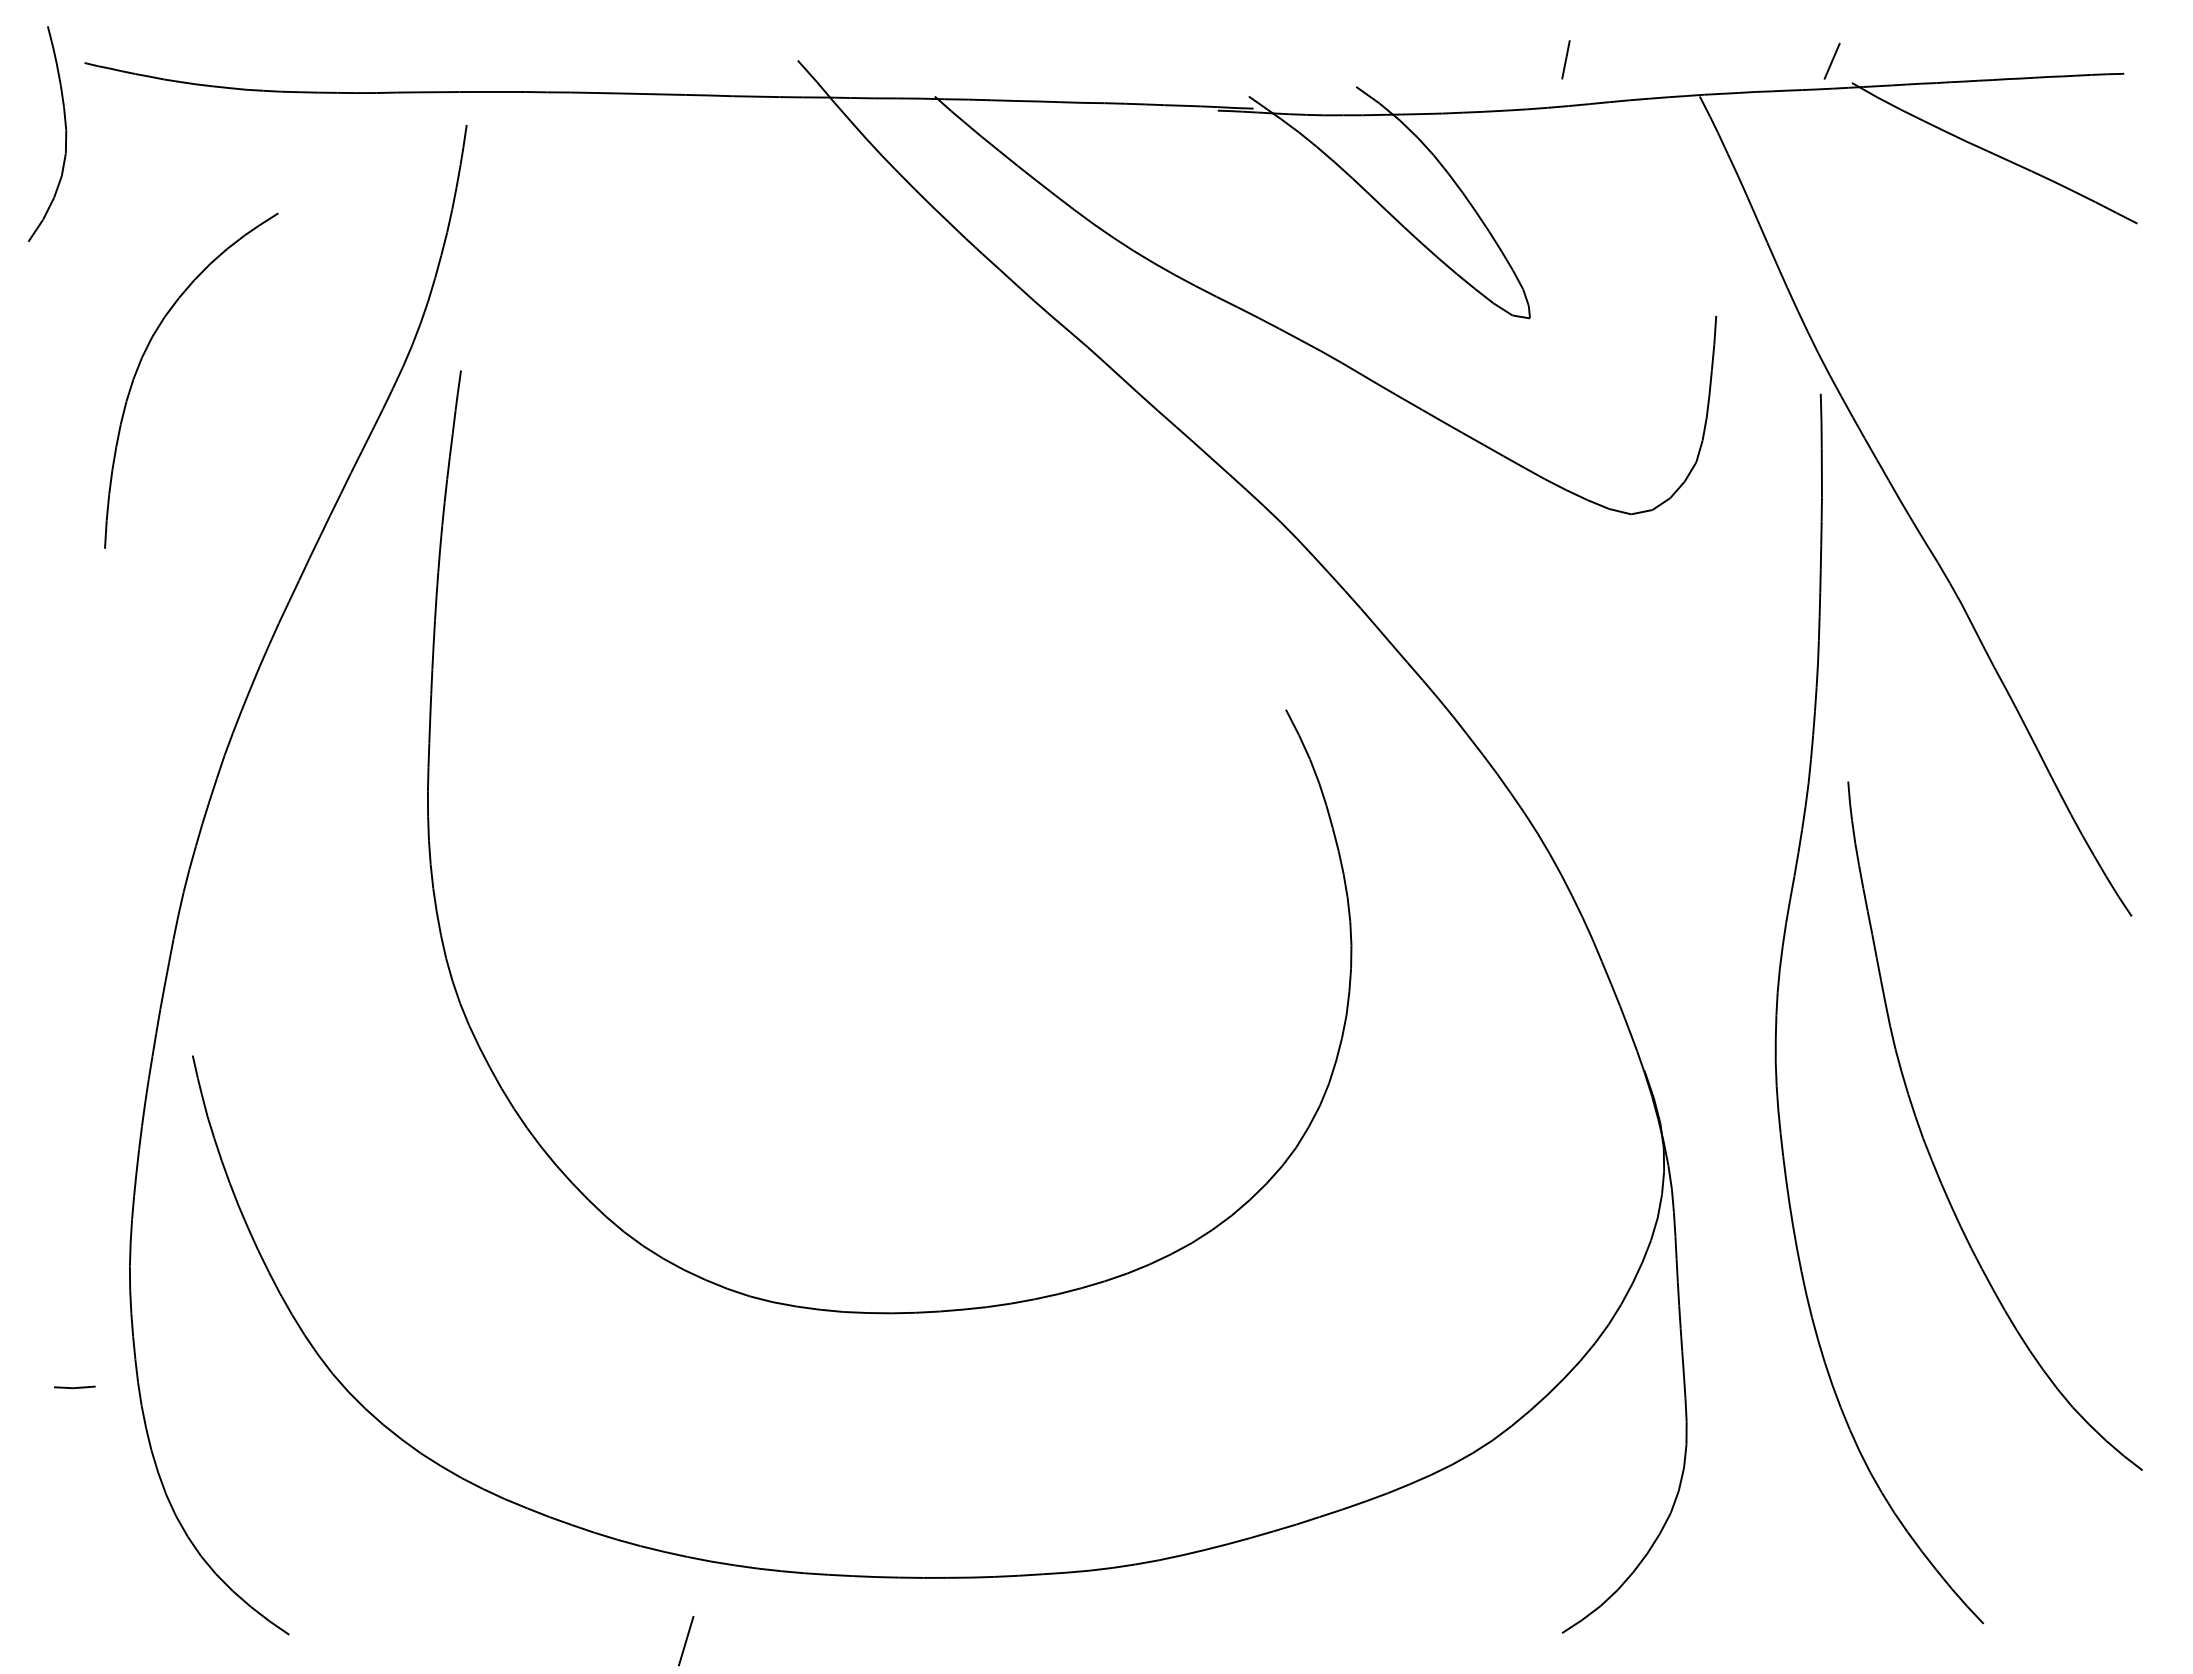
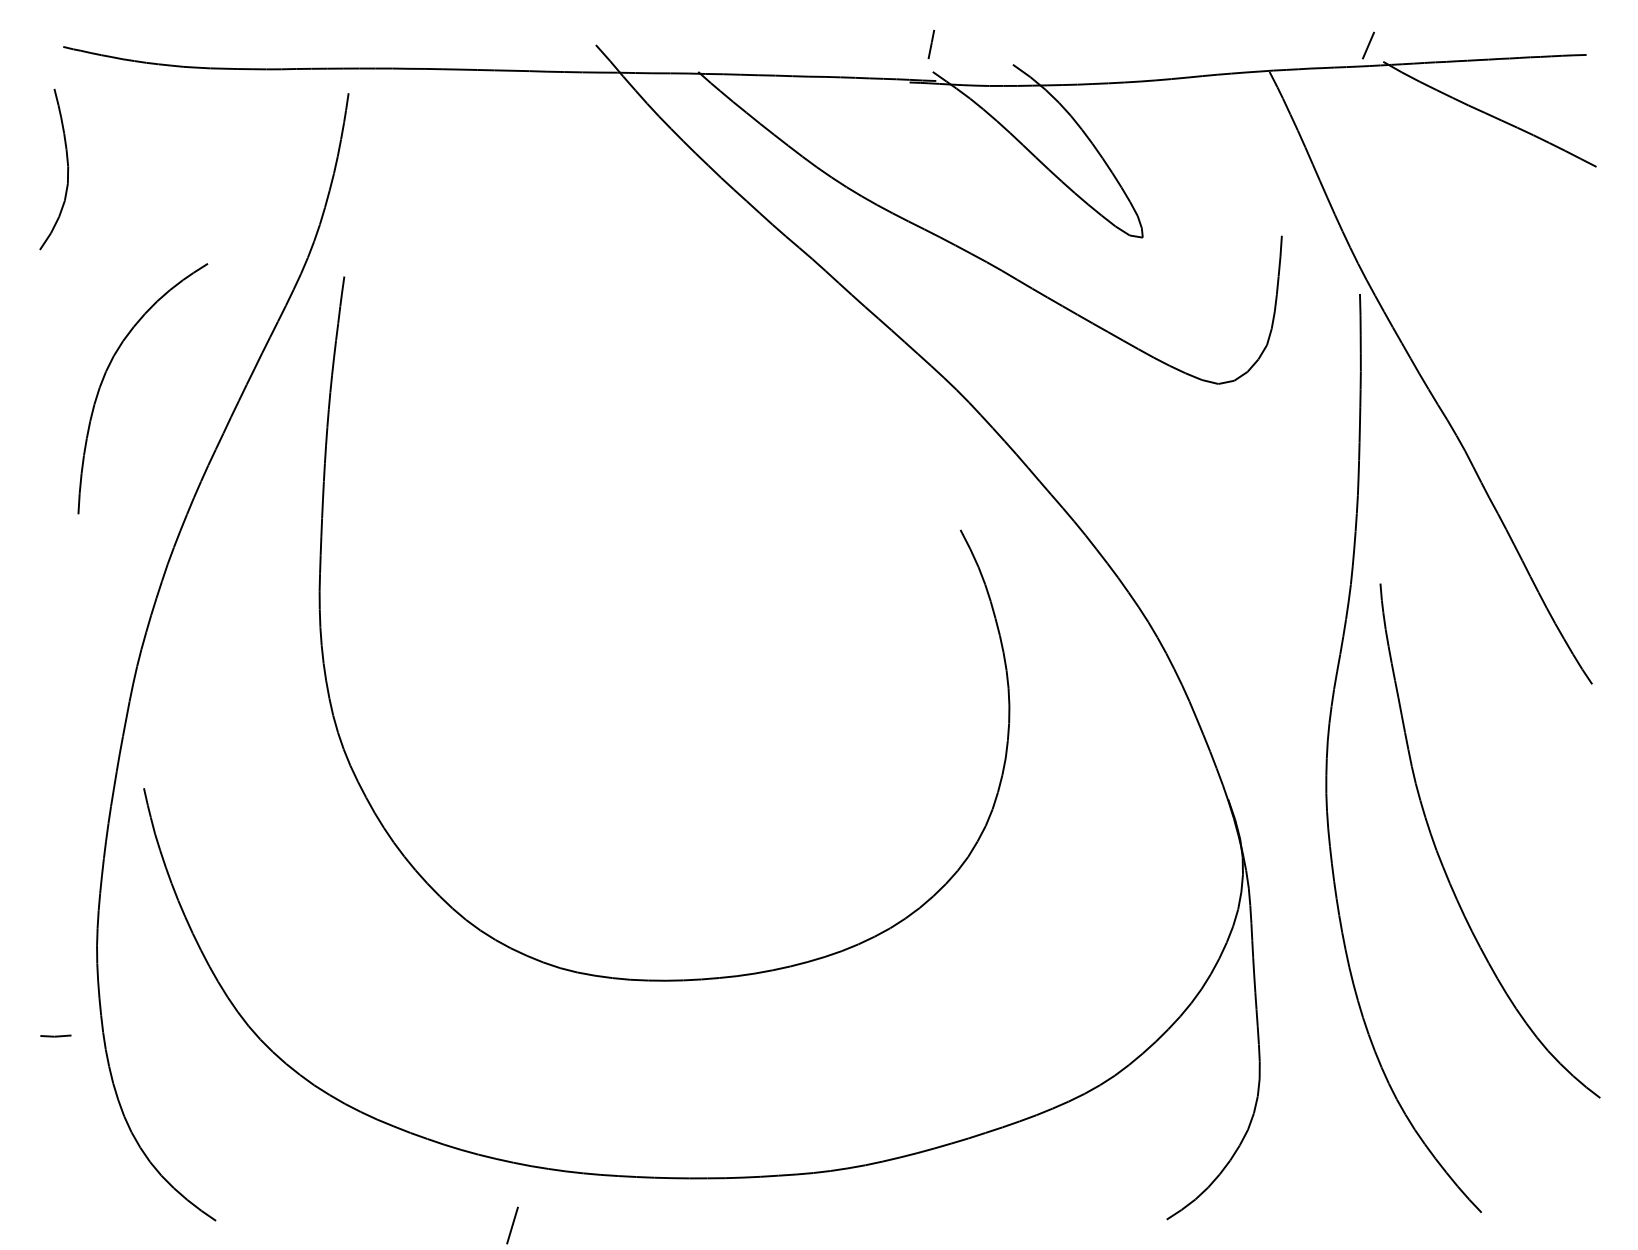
line: (1565, 59) -> (931, 44), moved
part: (65, 134) -> (67, 169), moved
part: (141, 362) -> (105, 375), moved

